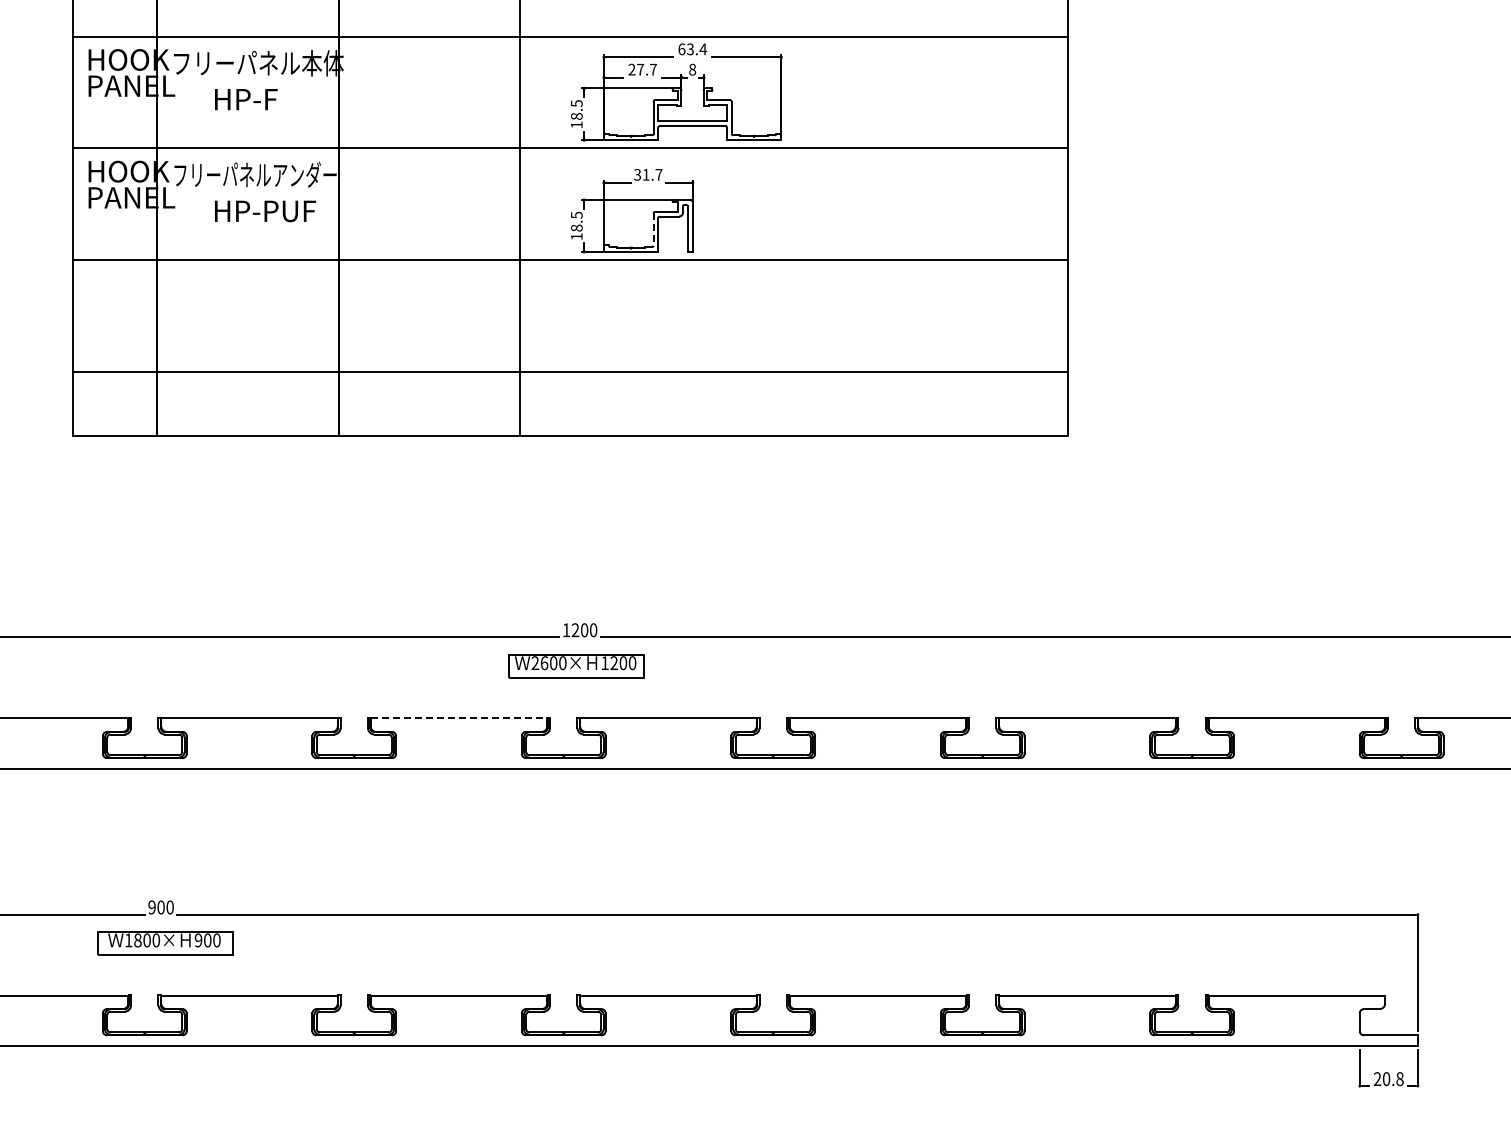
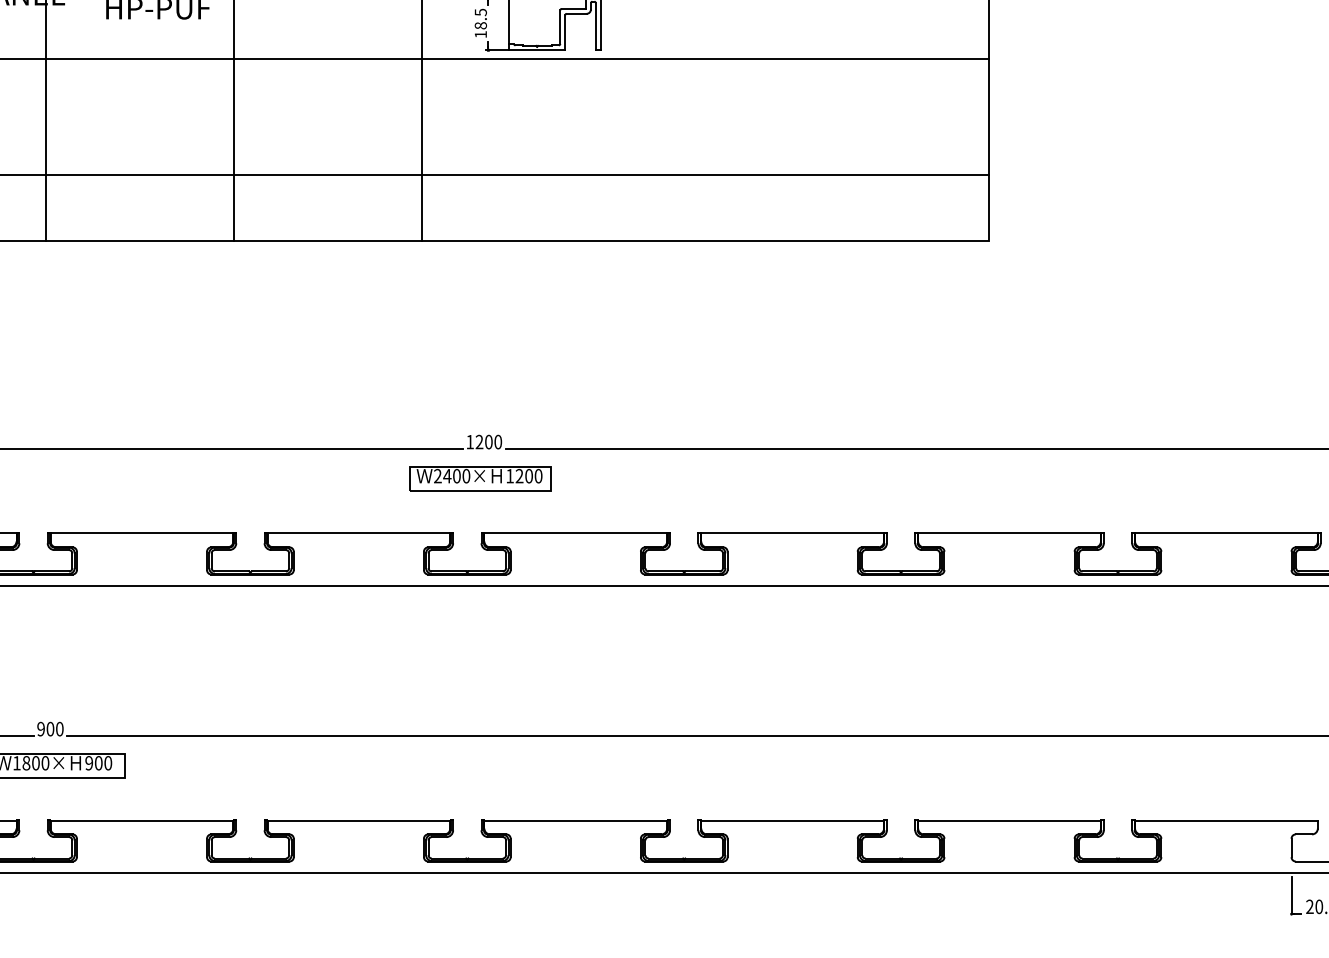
line: (653, 229) -> (560, 27), dashed -> solid
text: (544, 663) -> (447, 476), 2600× -> 2400×
line: (459, 718) -> (359, 533), dashed -> solid

